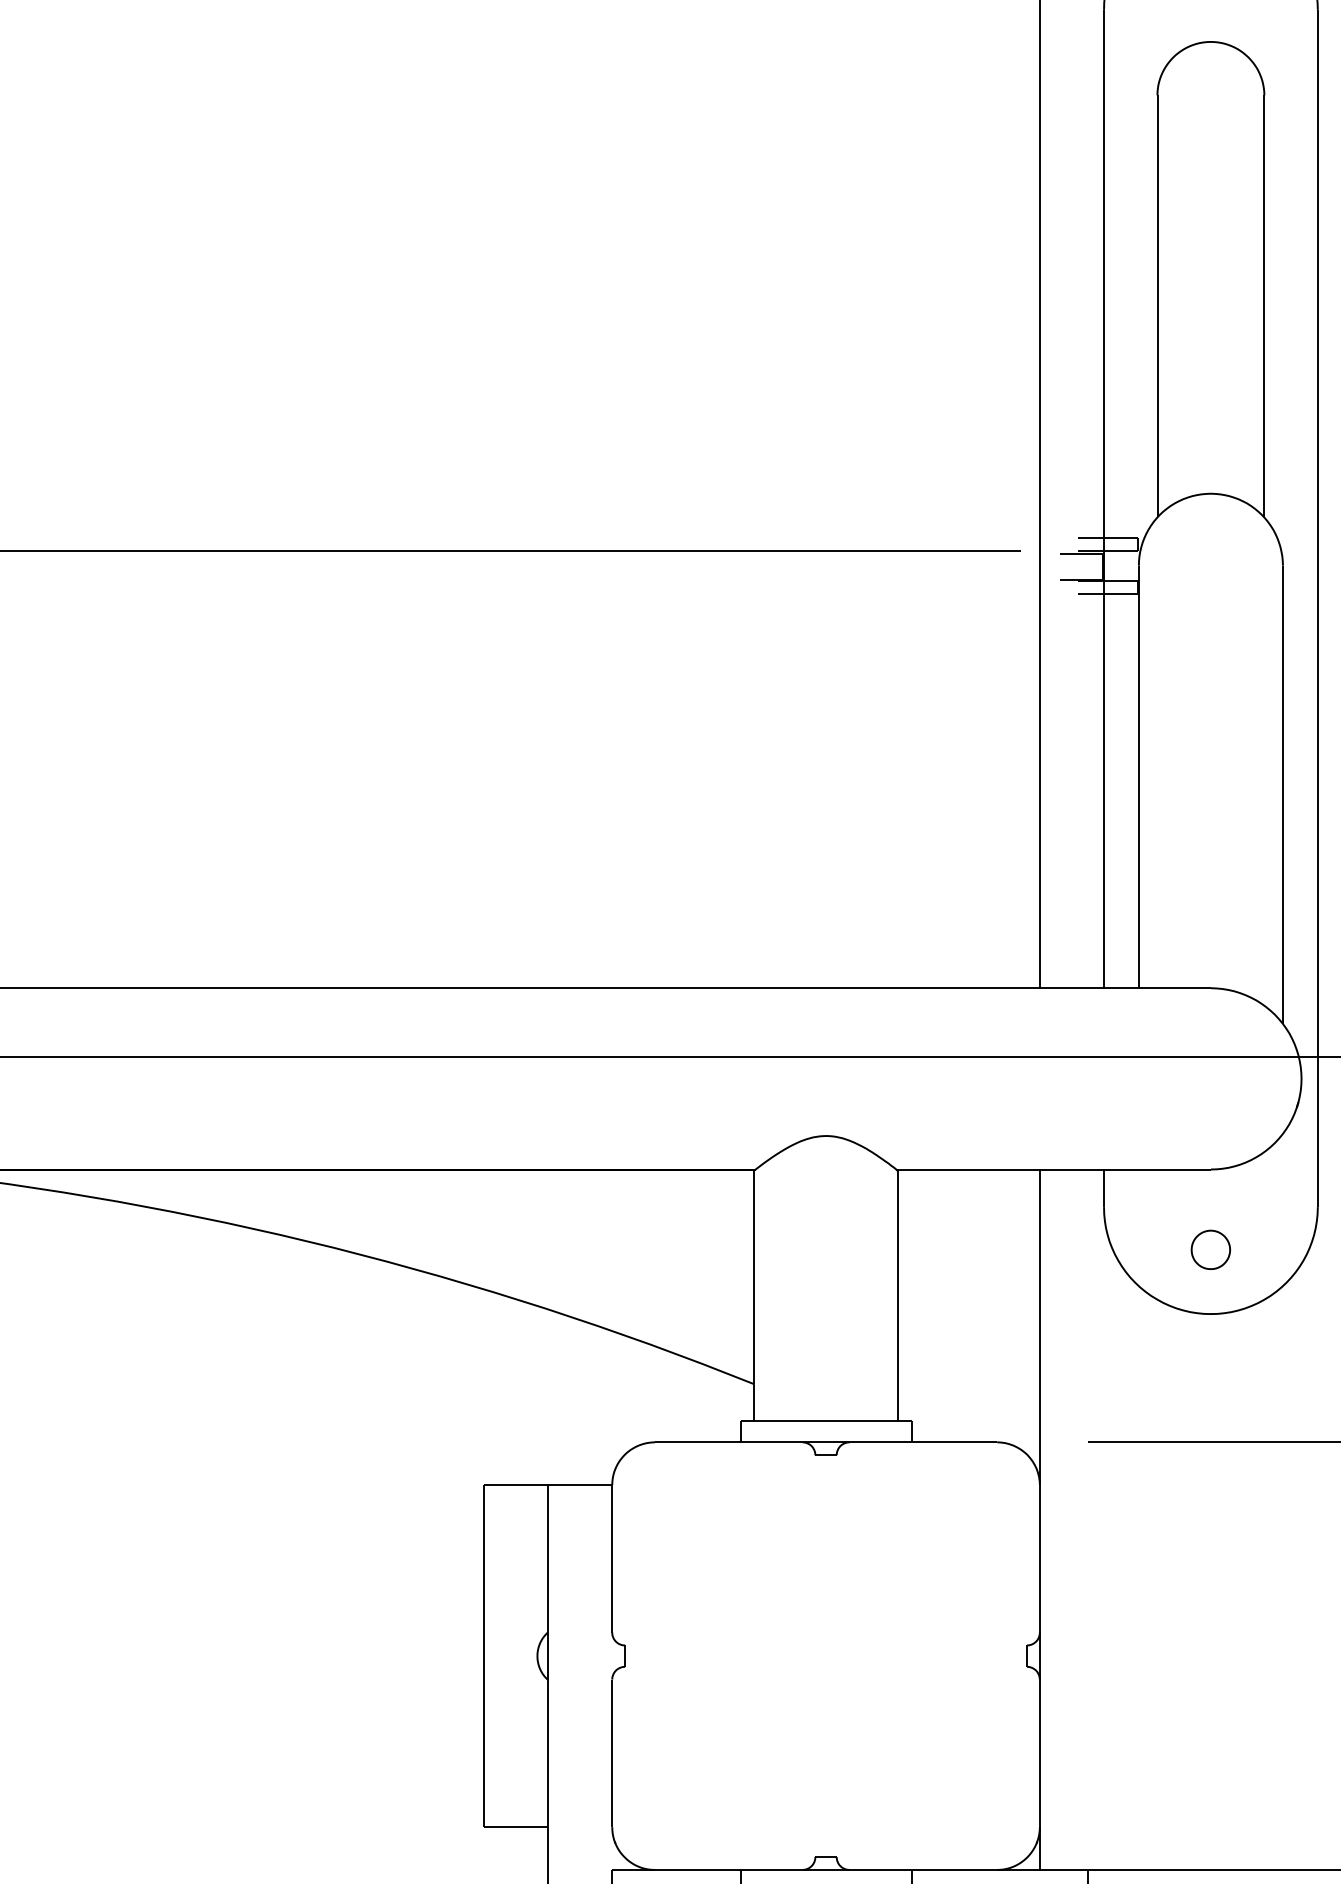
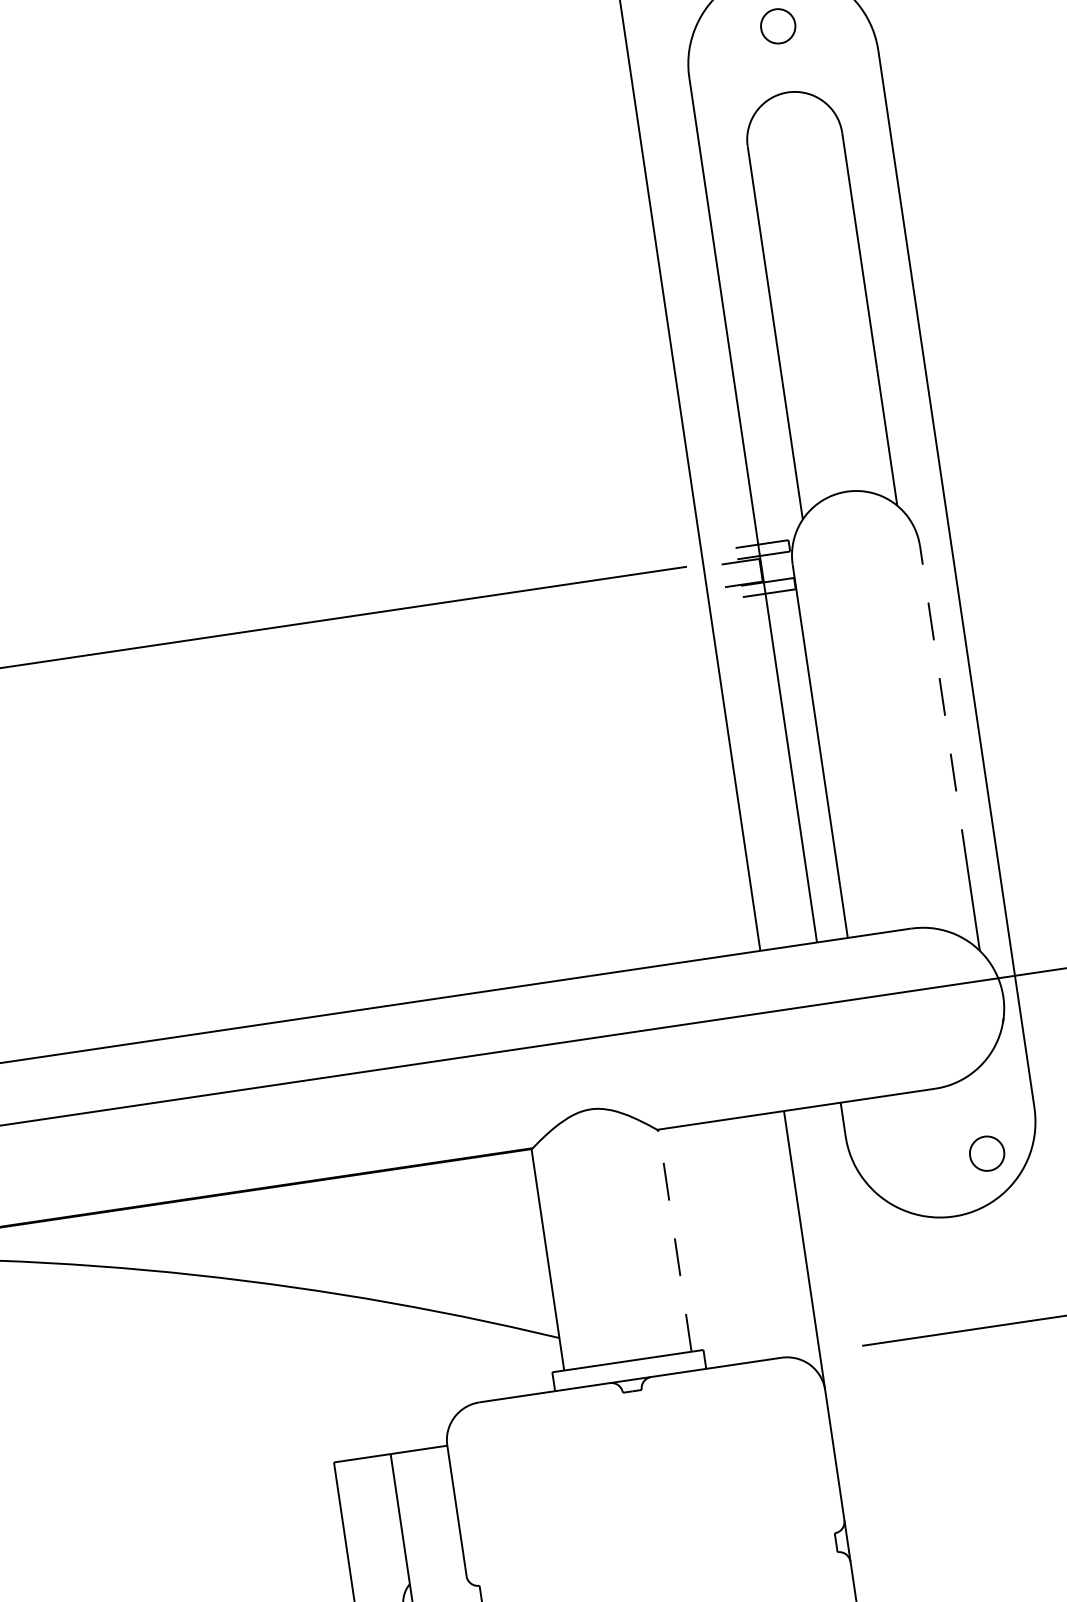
line: (1282, 747) -> (943, 706), solid -> dashed
part: (1210, 1249) -> (986, 1153), moved
line: (898, 1295) -> (675, 1240), solid -> dashed

